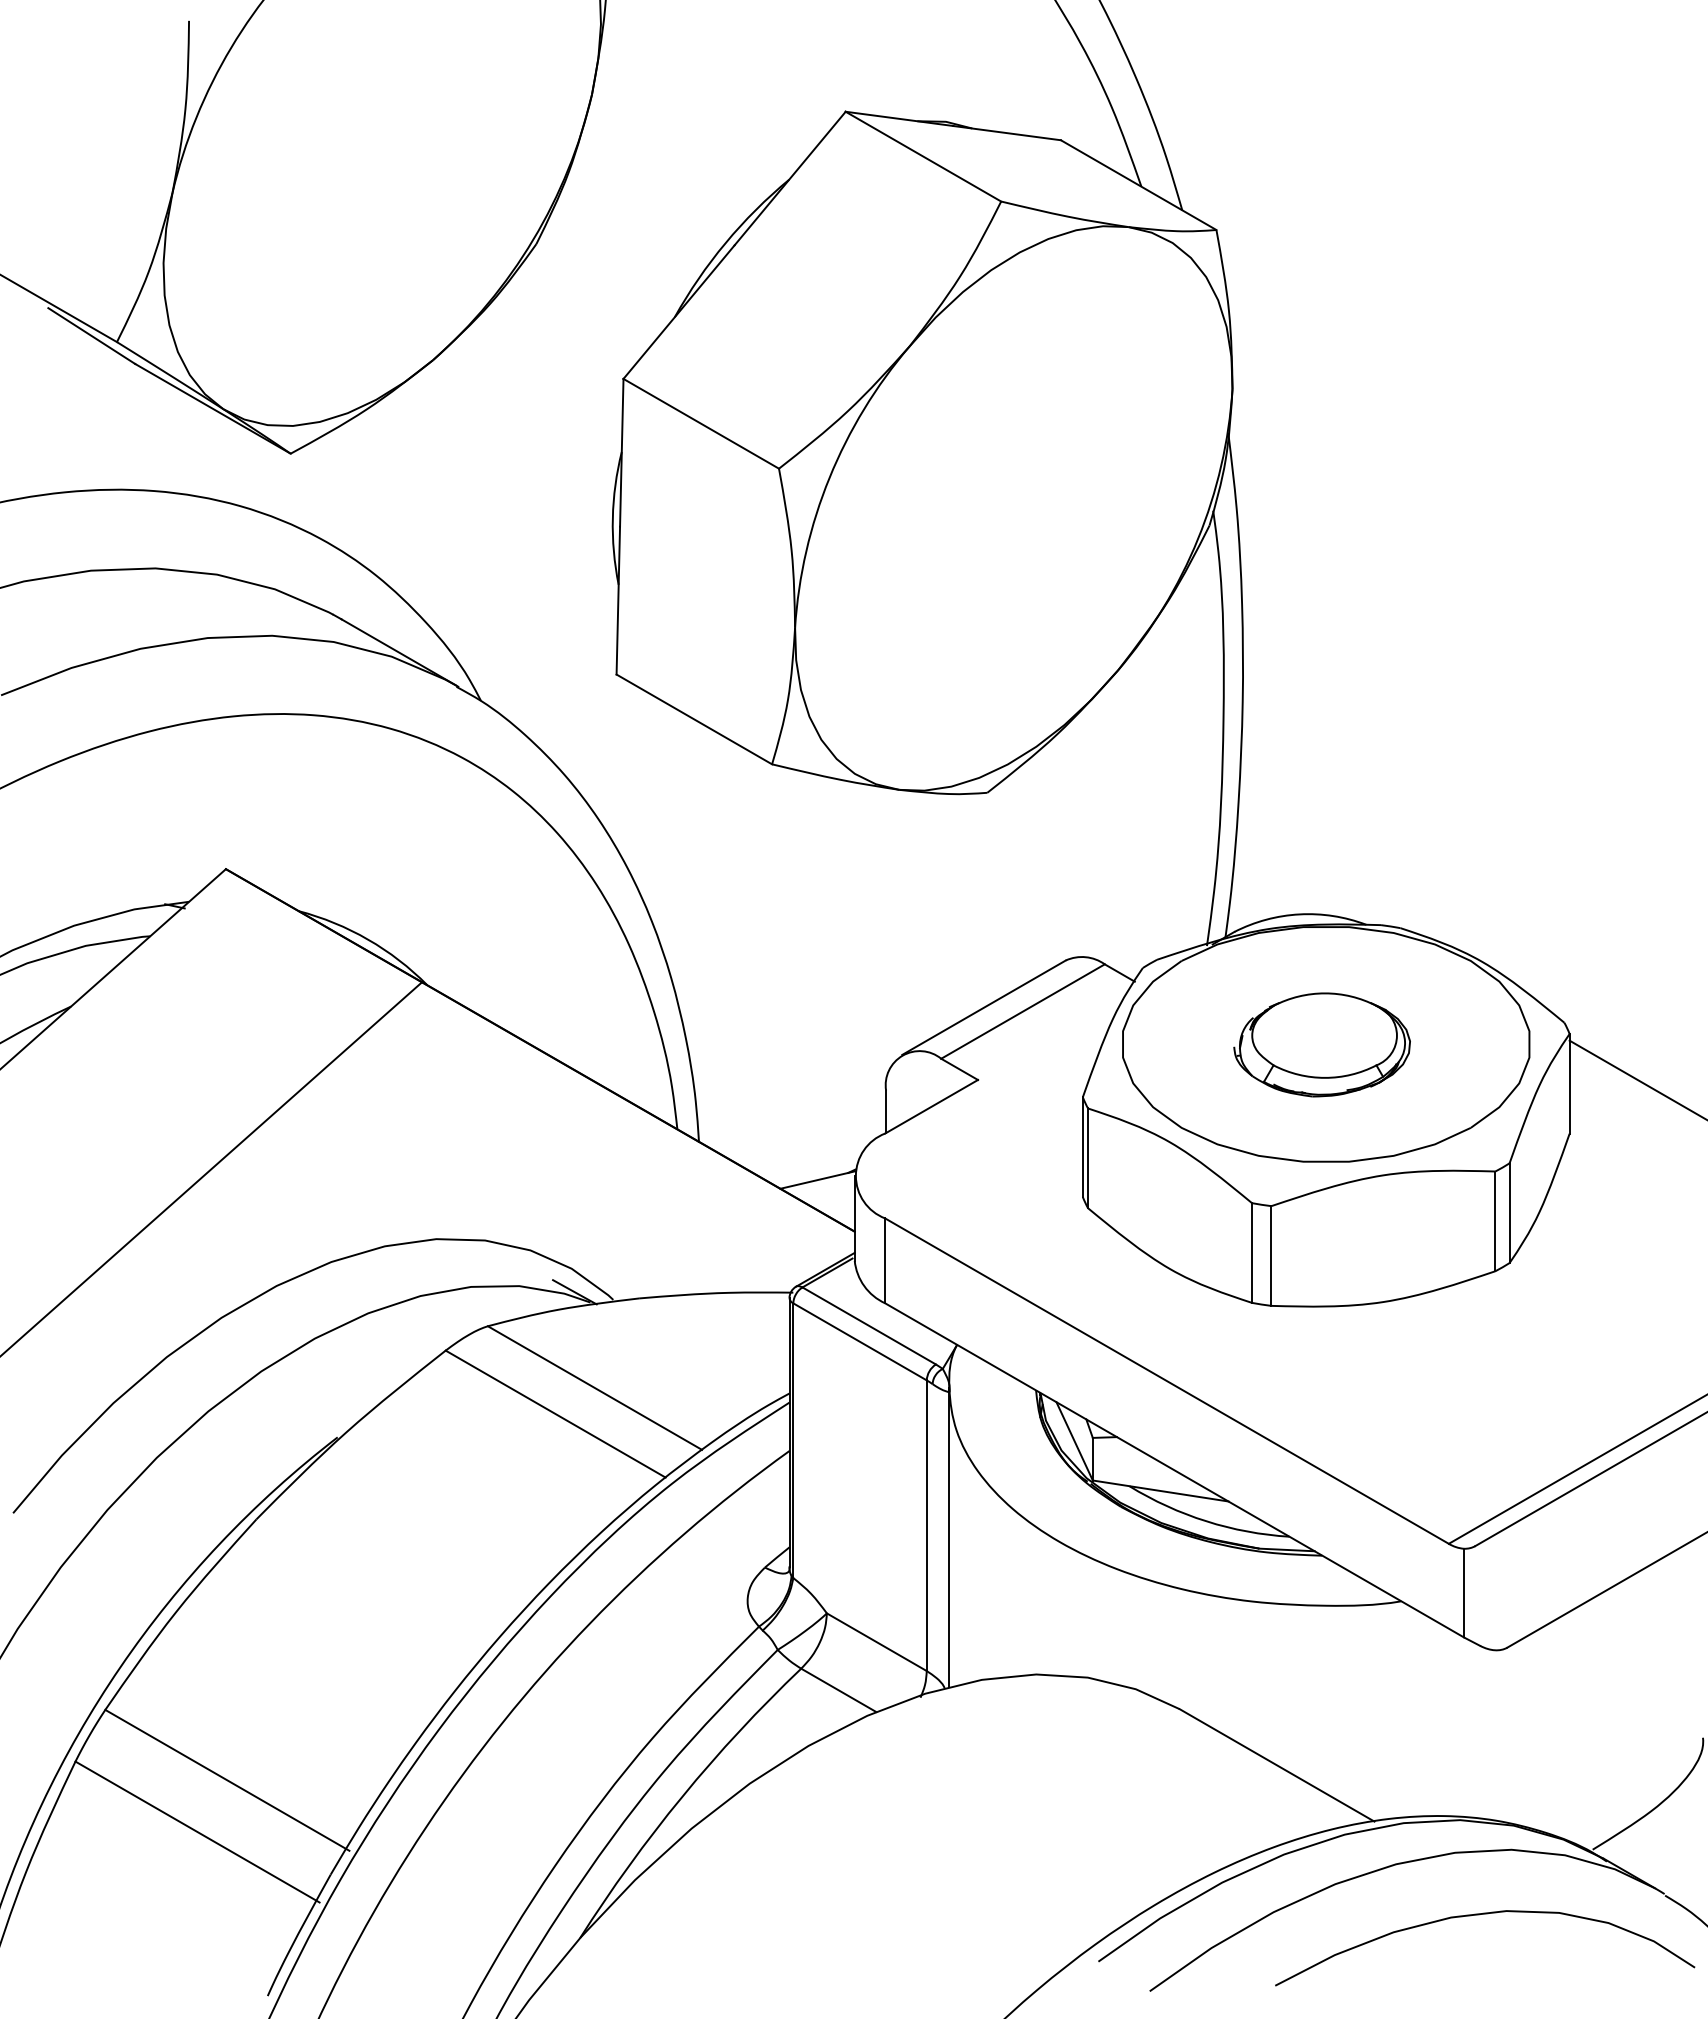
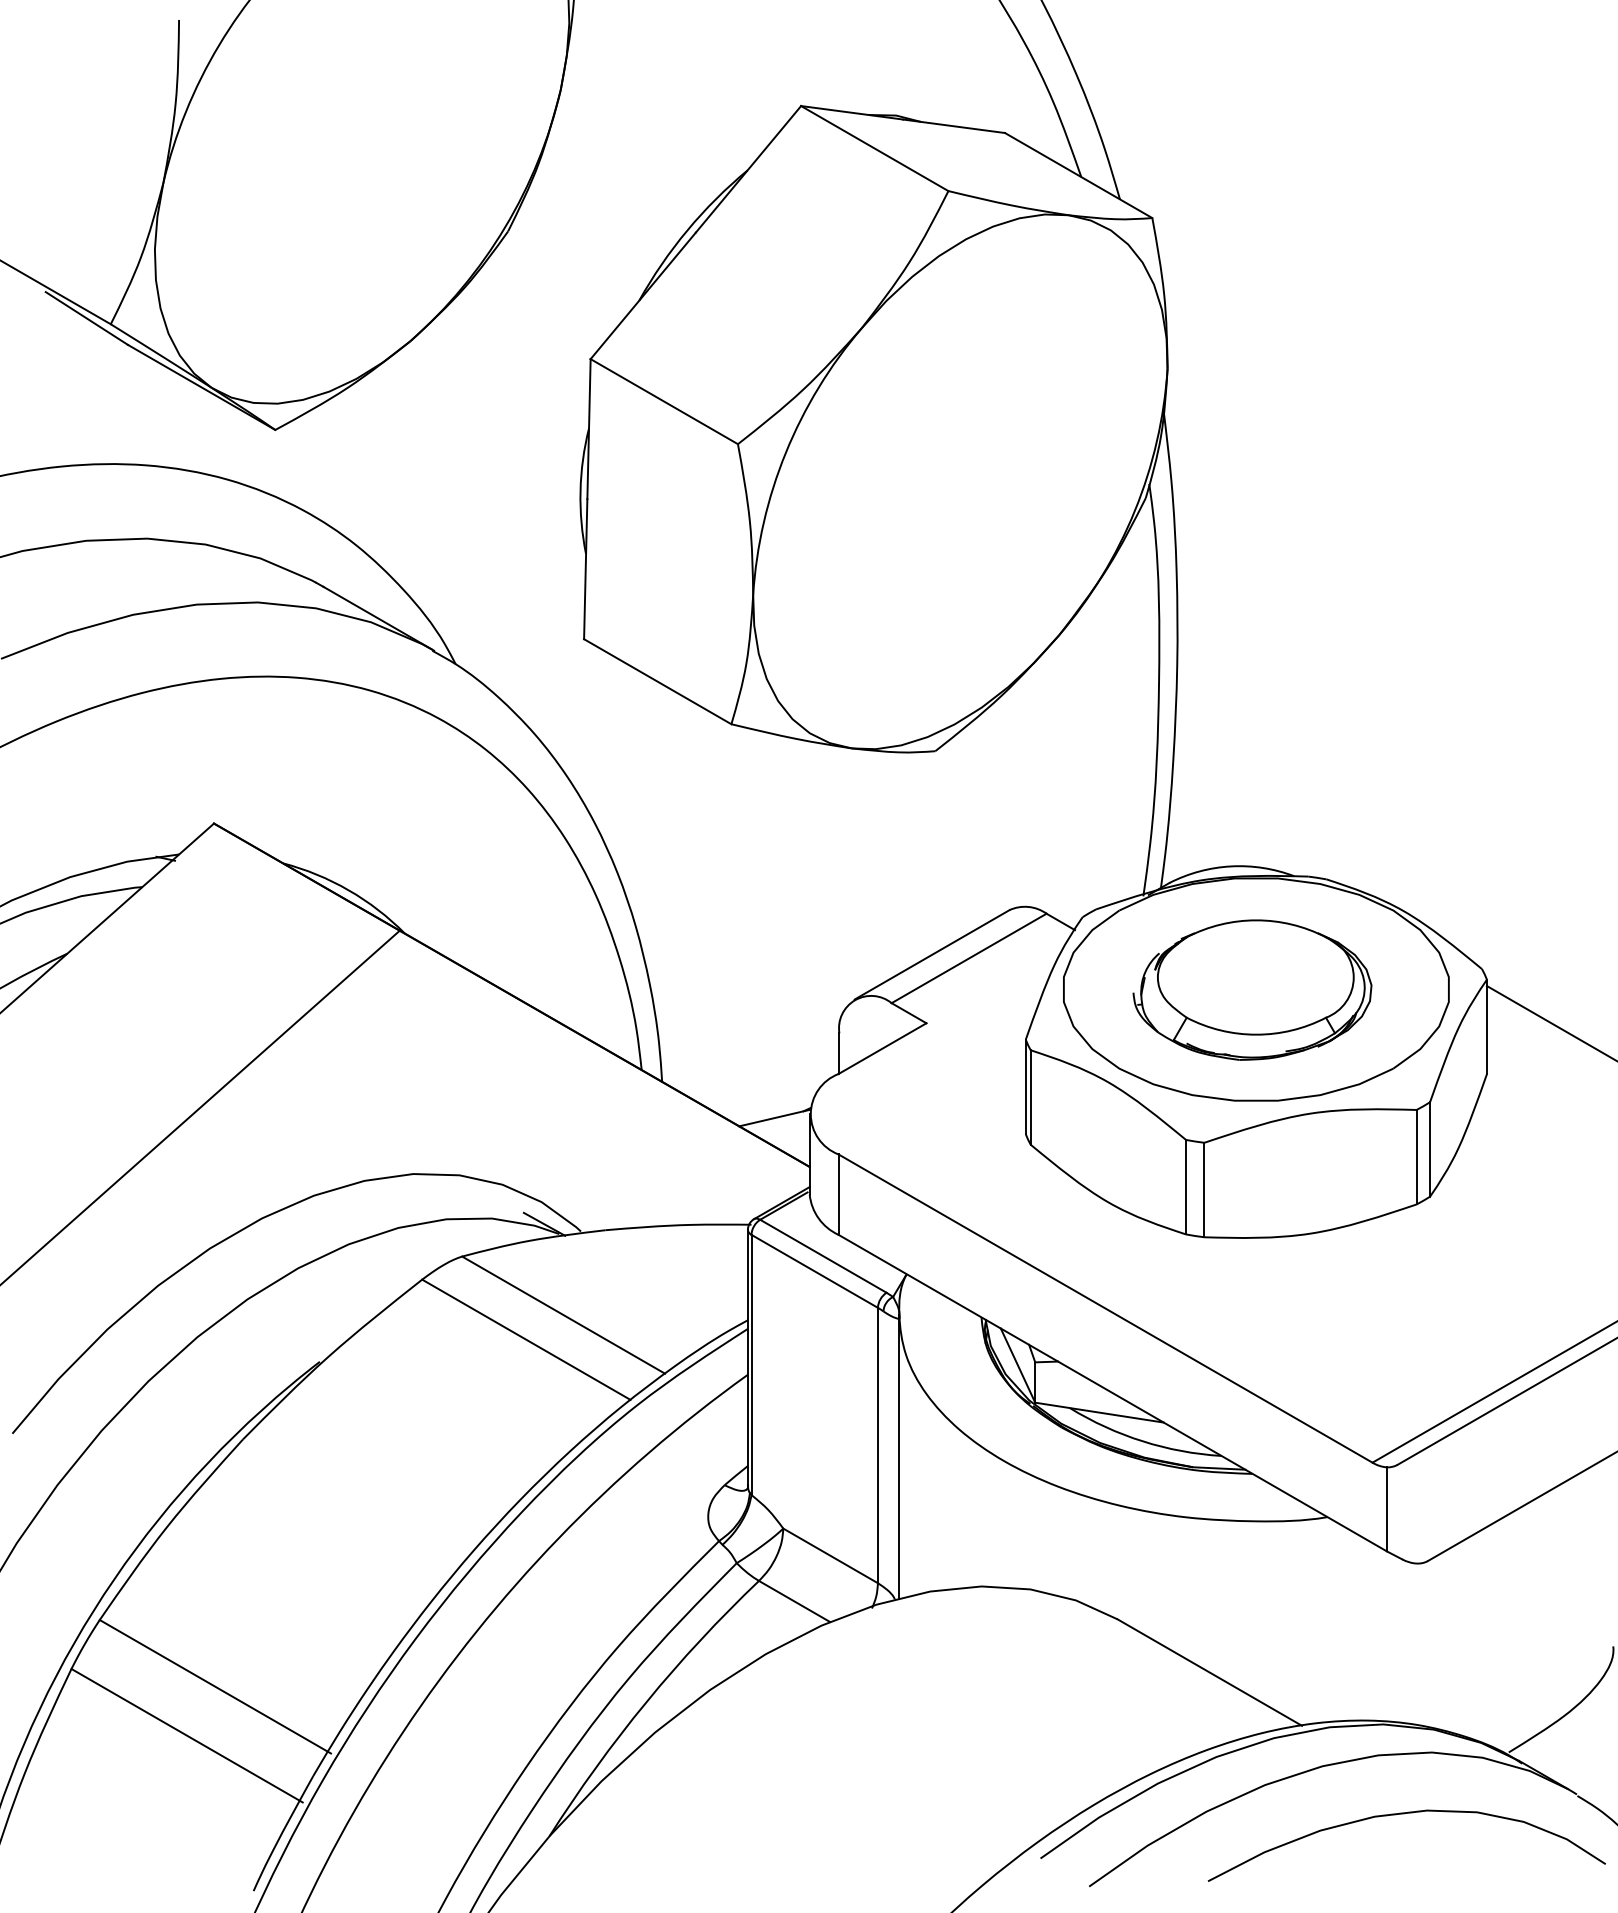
part: (1322, 1044) -> (1252, 989), size x1.43

